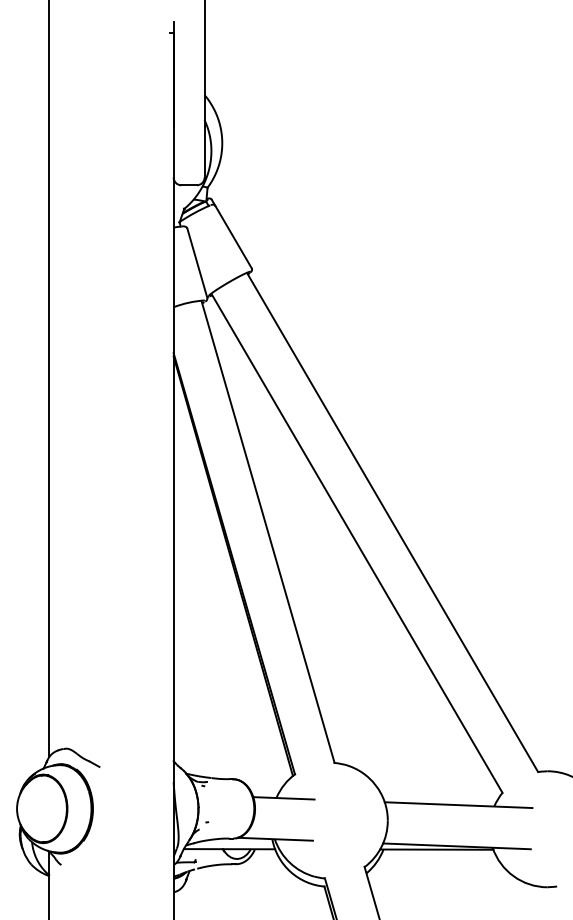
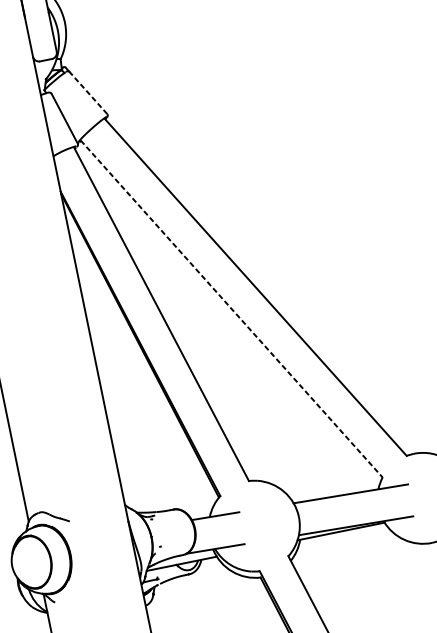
line: (233, 237) -> (88, 93), solid -> dashed
line: (357, 544) -> (232, 309), solid -> dashed

